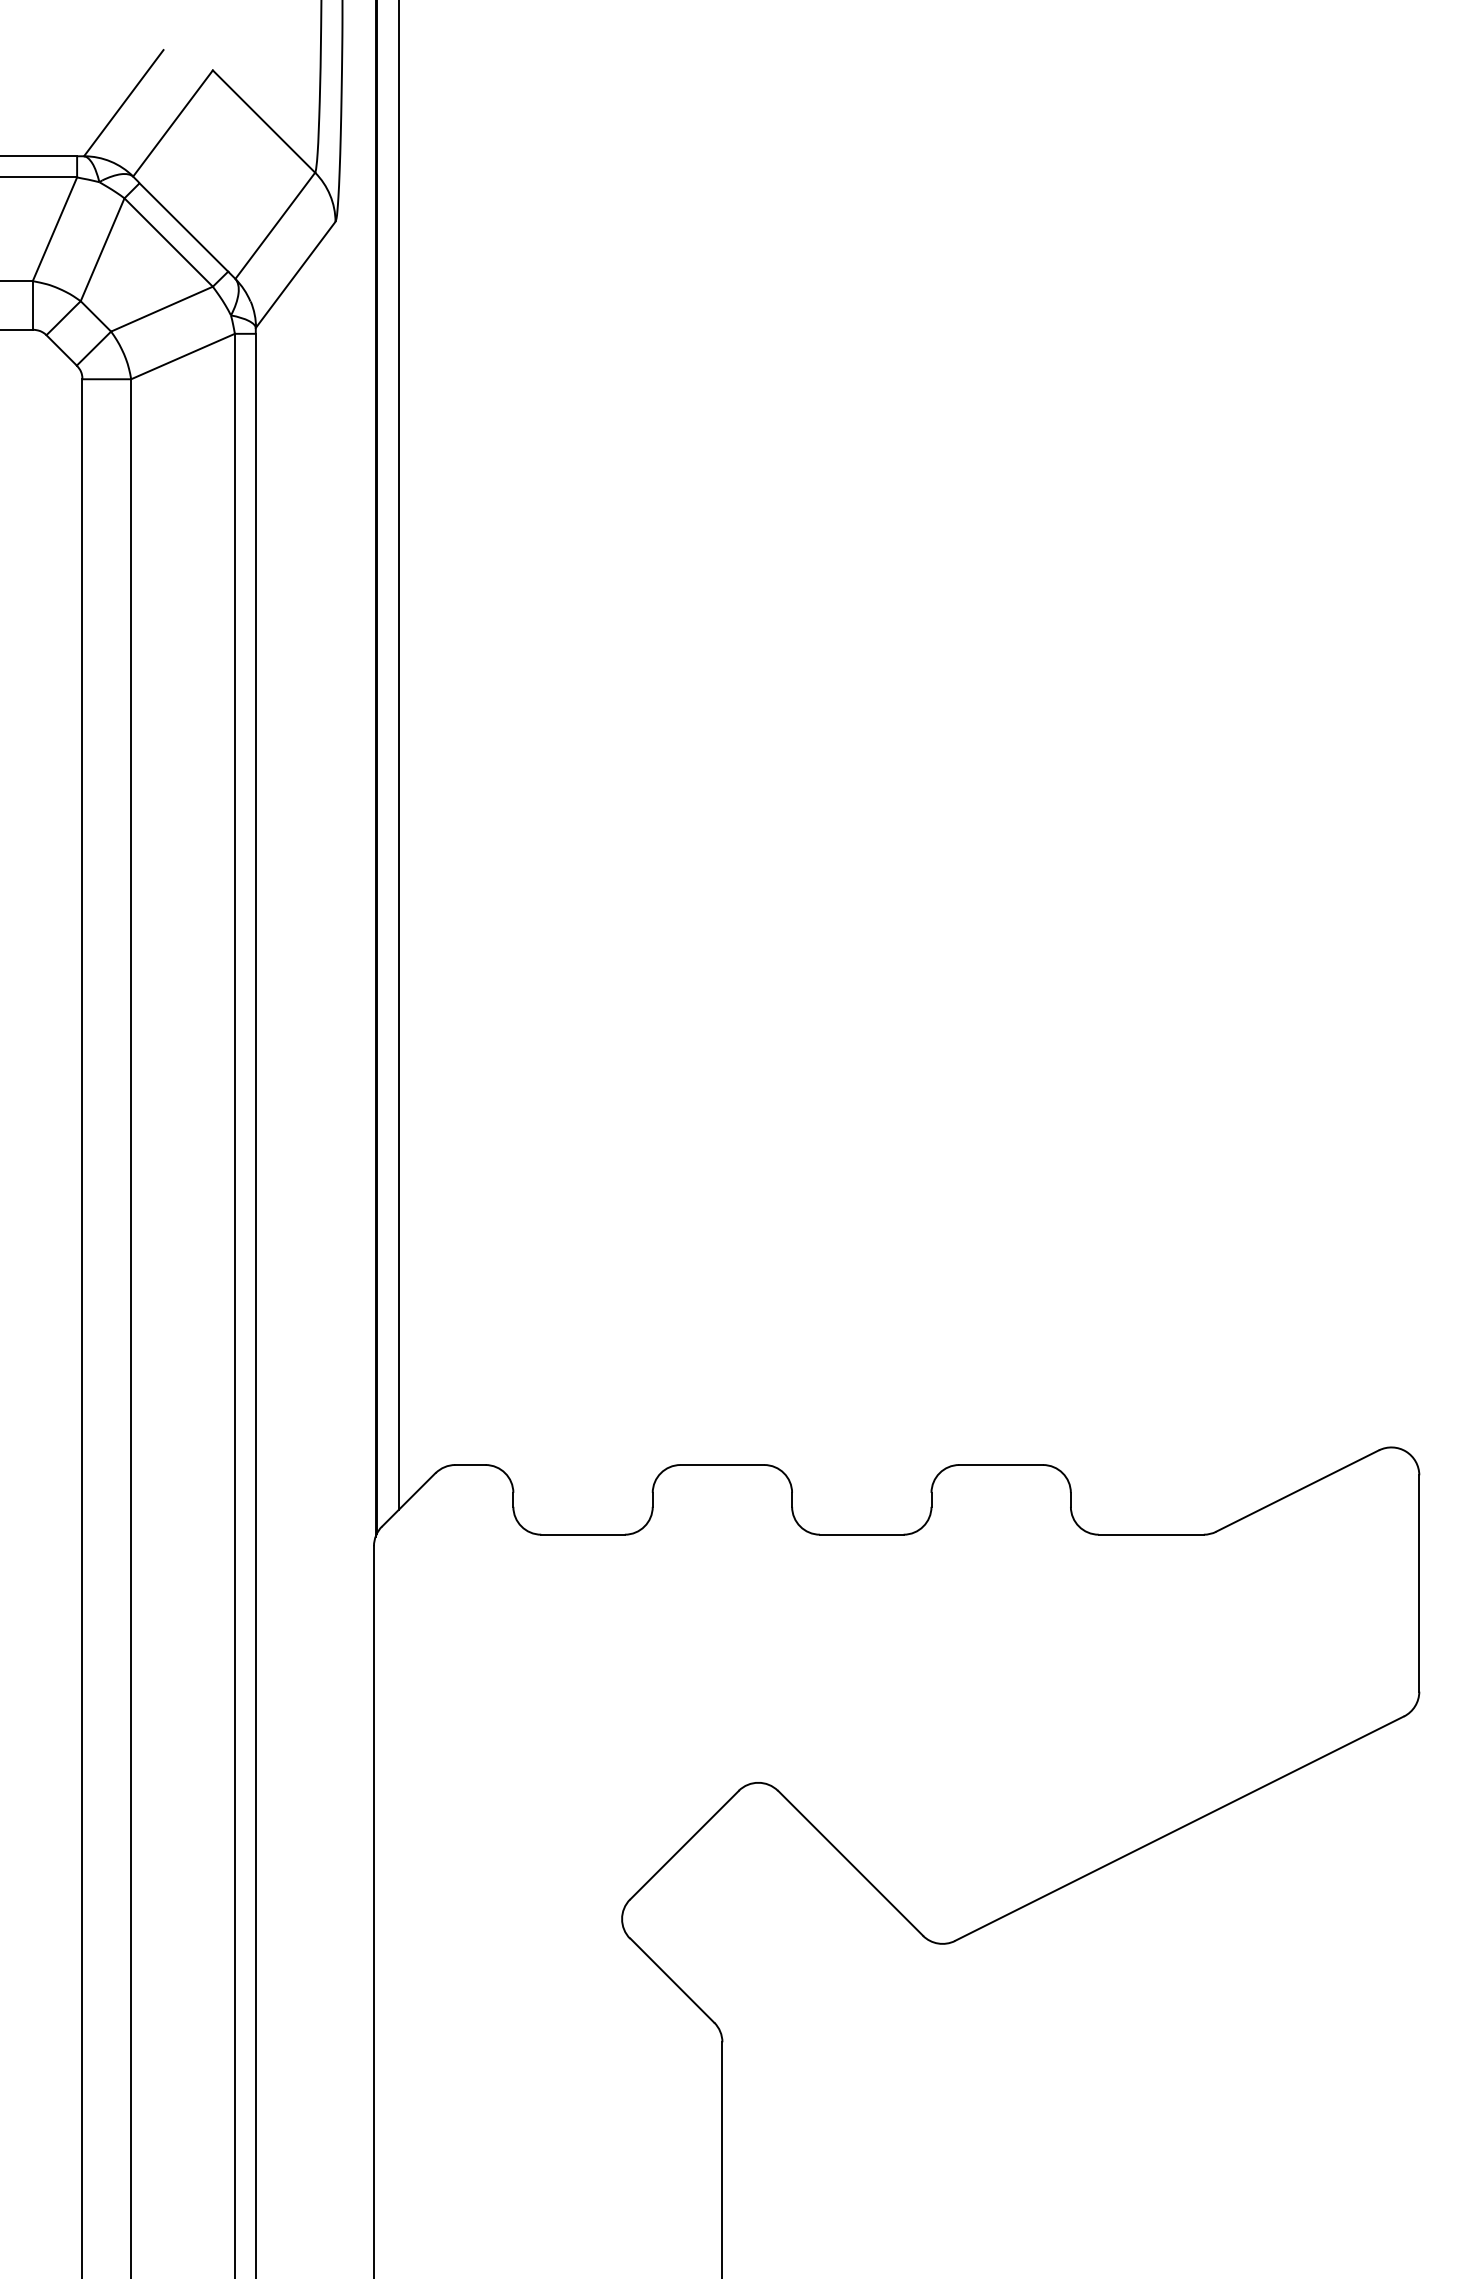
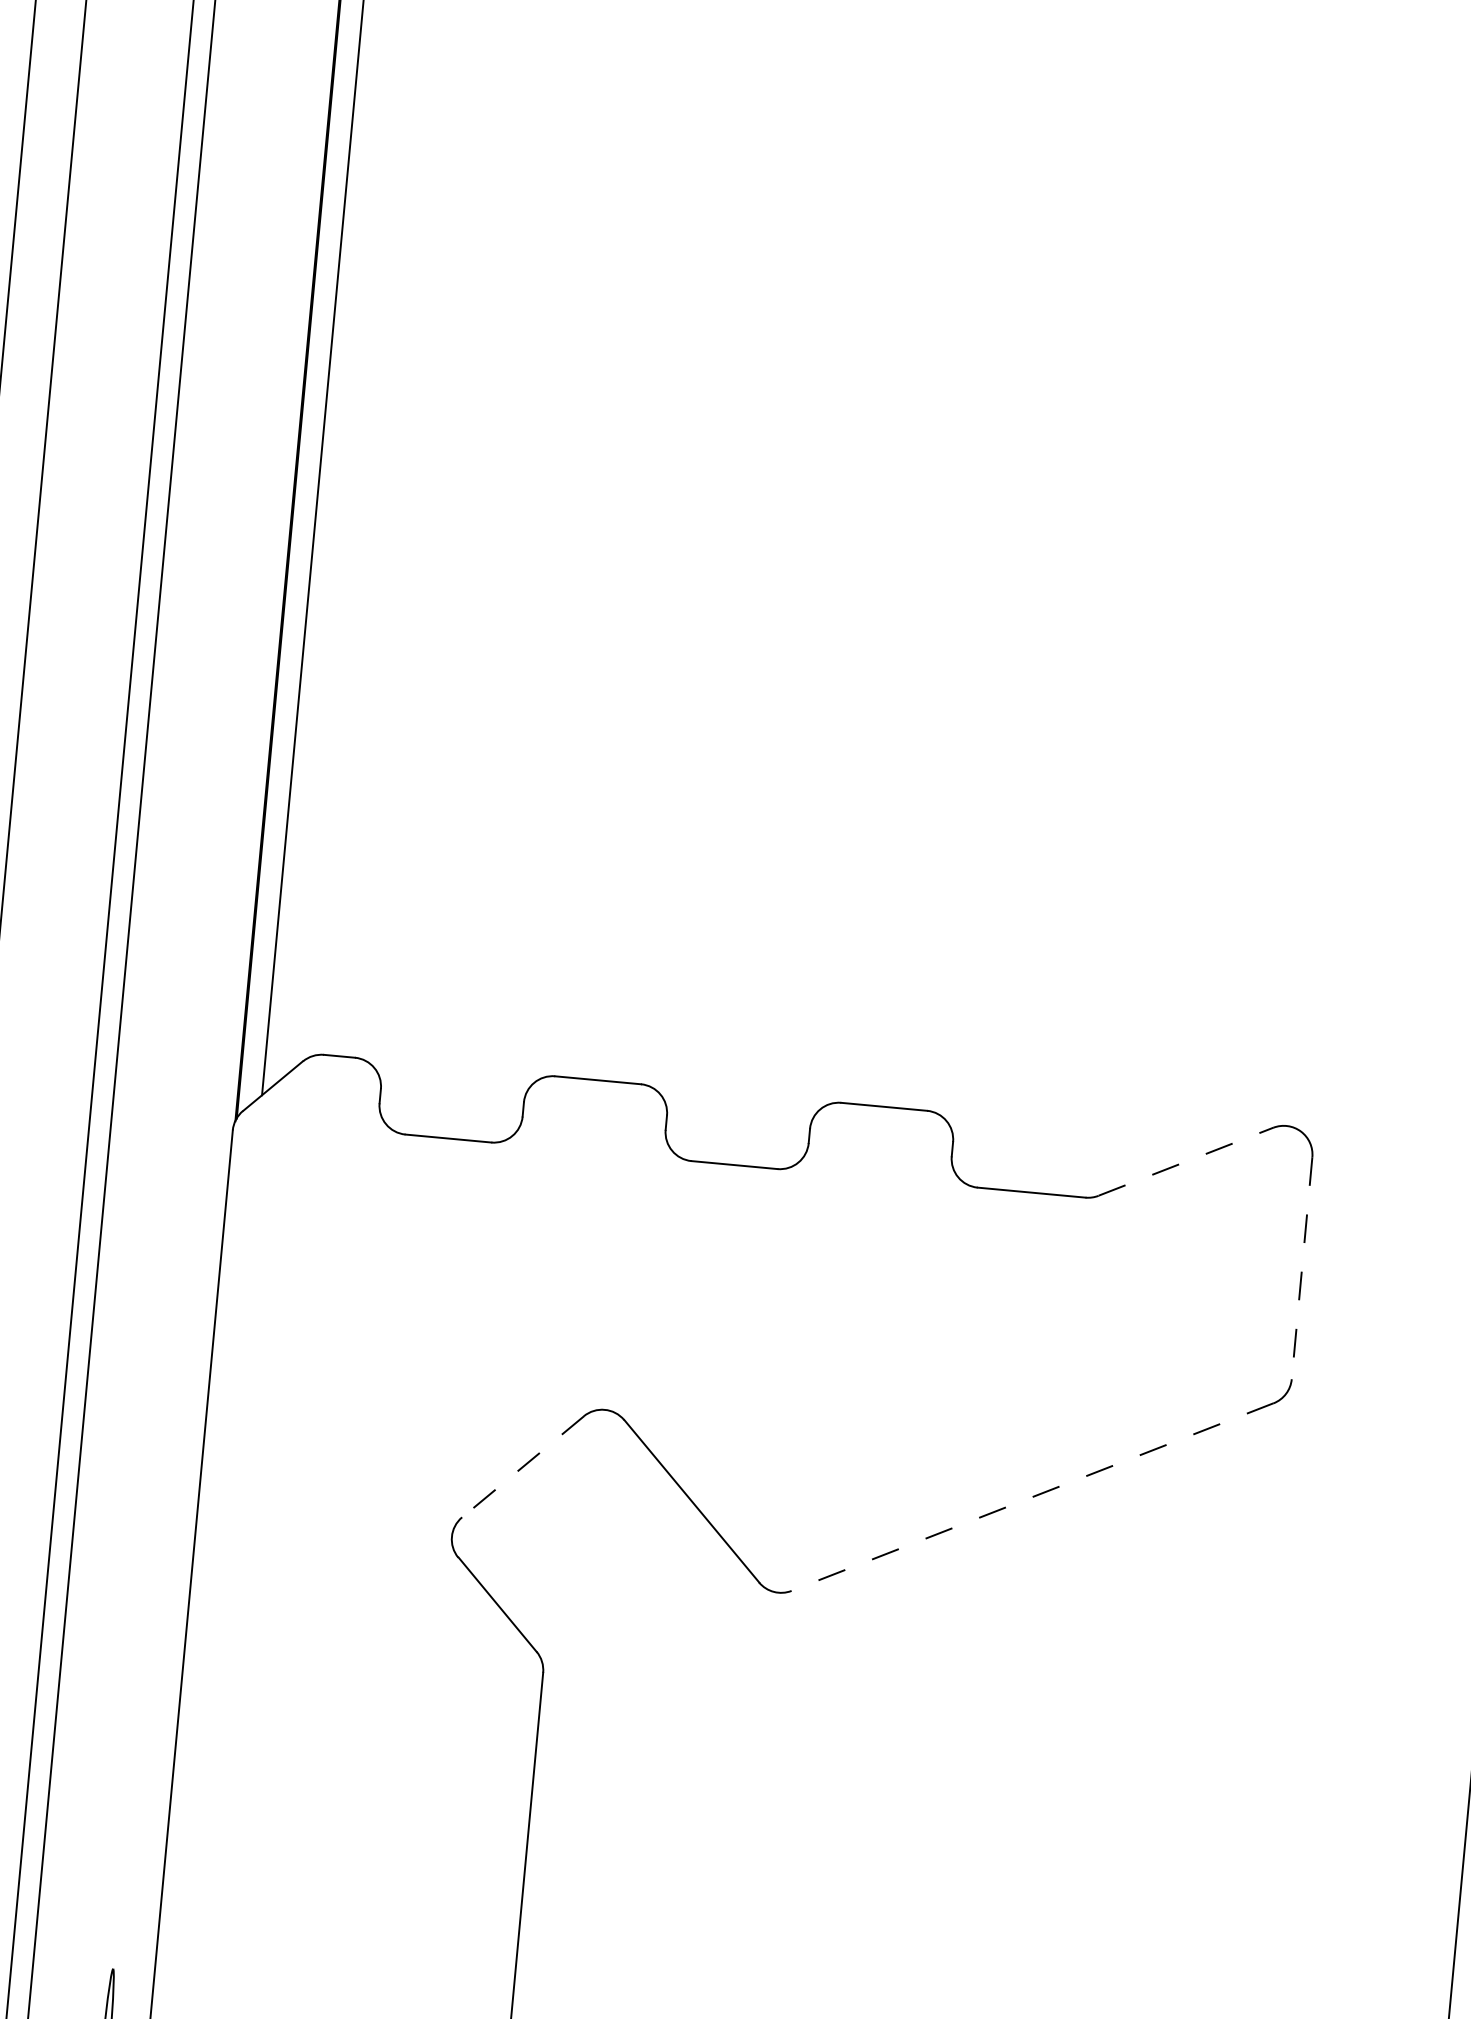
line: (1298, 1490) -> (1186, 1161), solid -> dashed
line: (1419, 1583) -> (1302, 1268), solid -> dashed
line: (1179, 1828) -> (1032, 1496), solid -> dashed
line: (684, 1845) -> (522, 1467), solid -> dashed

